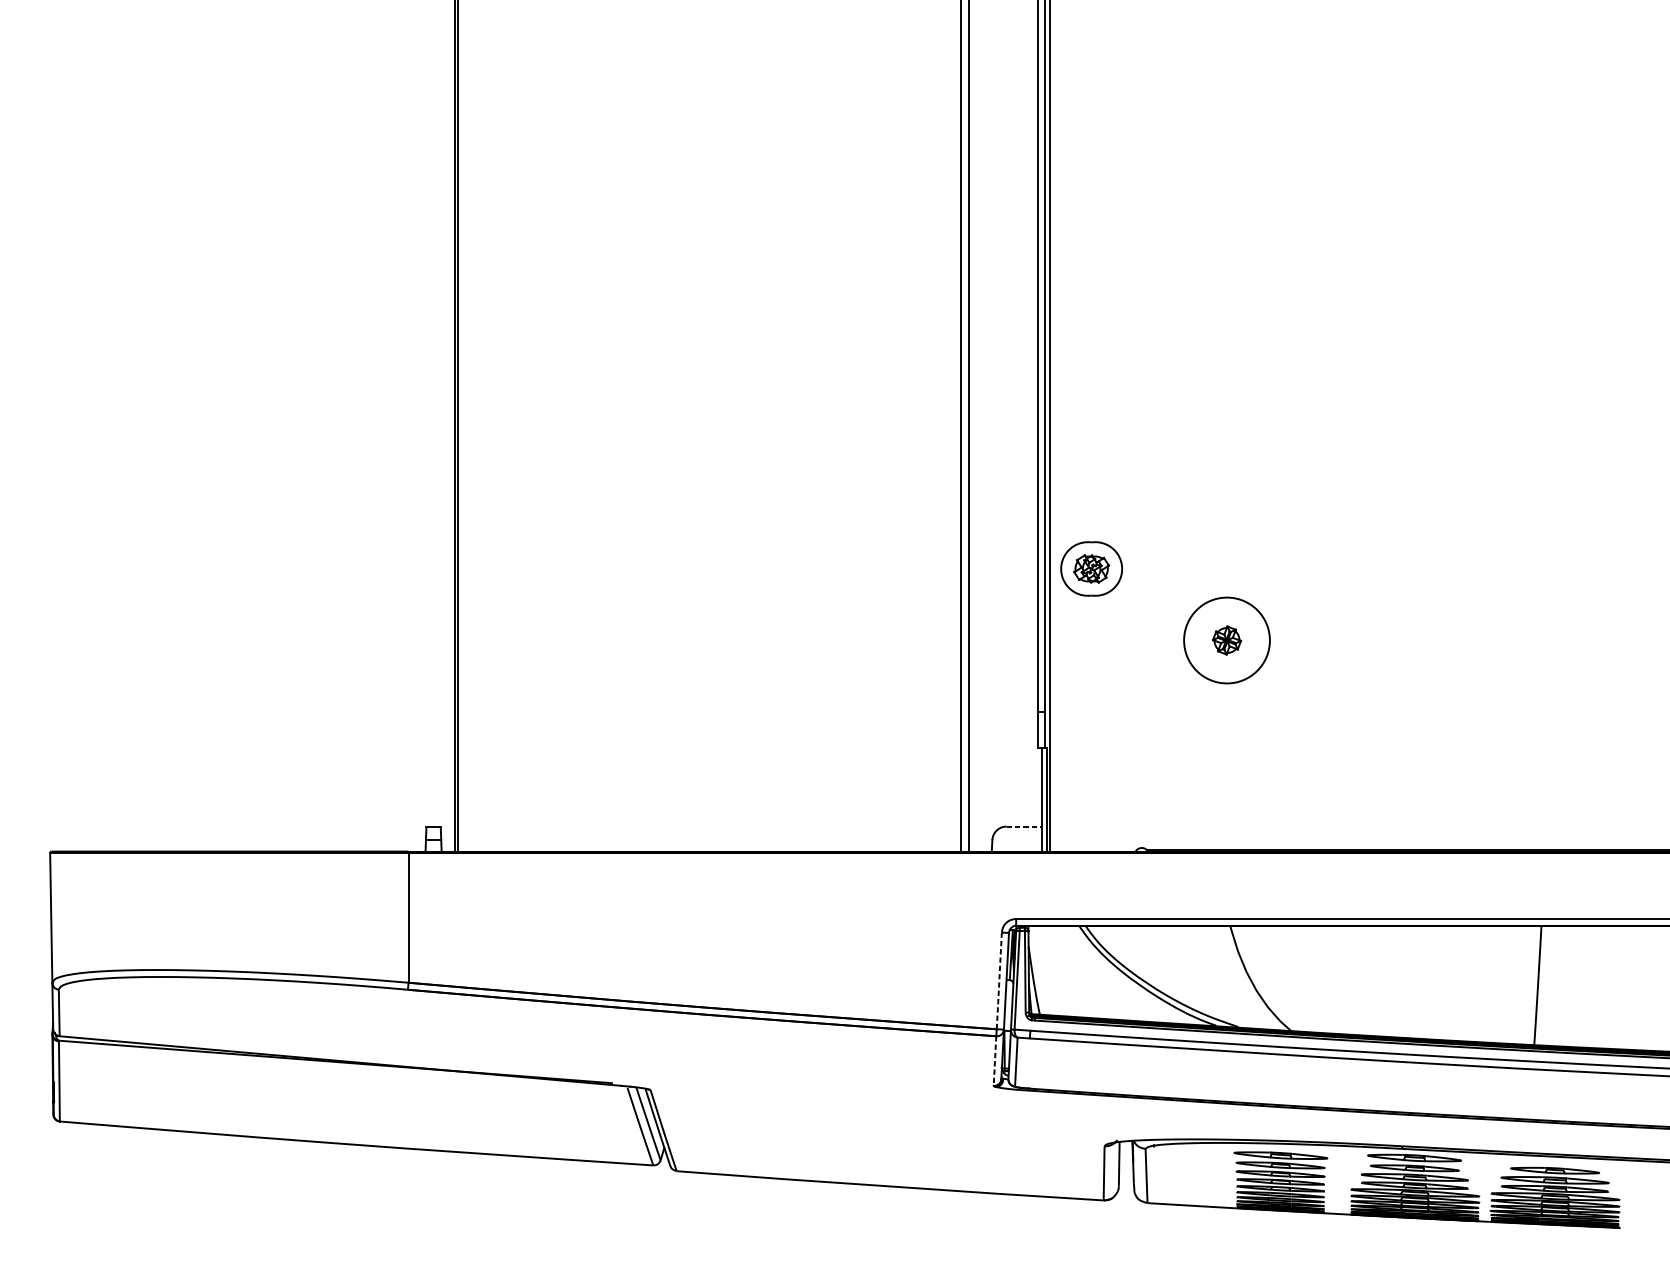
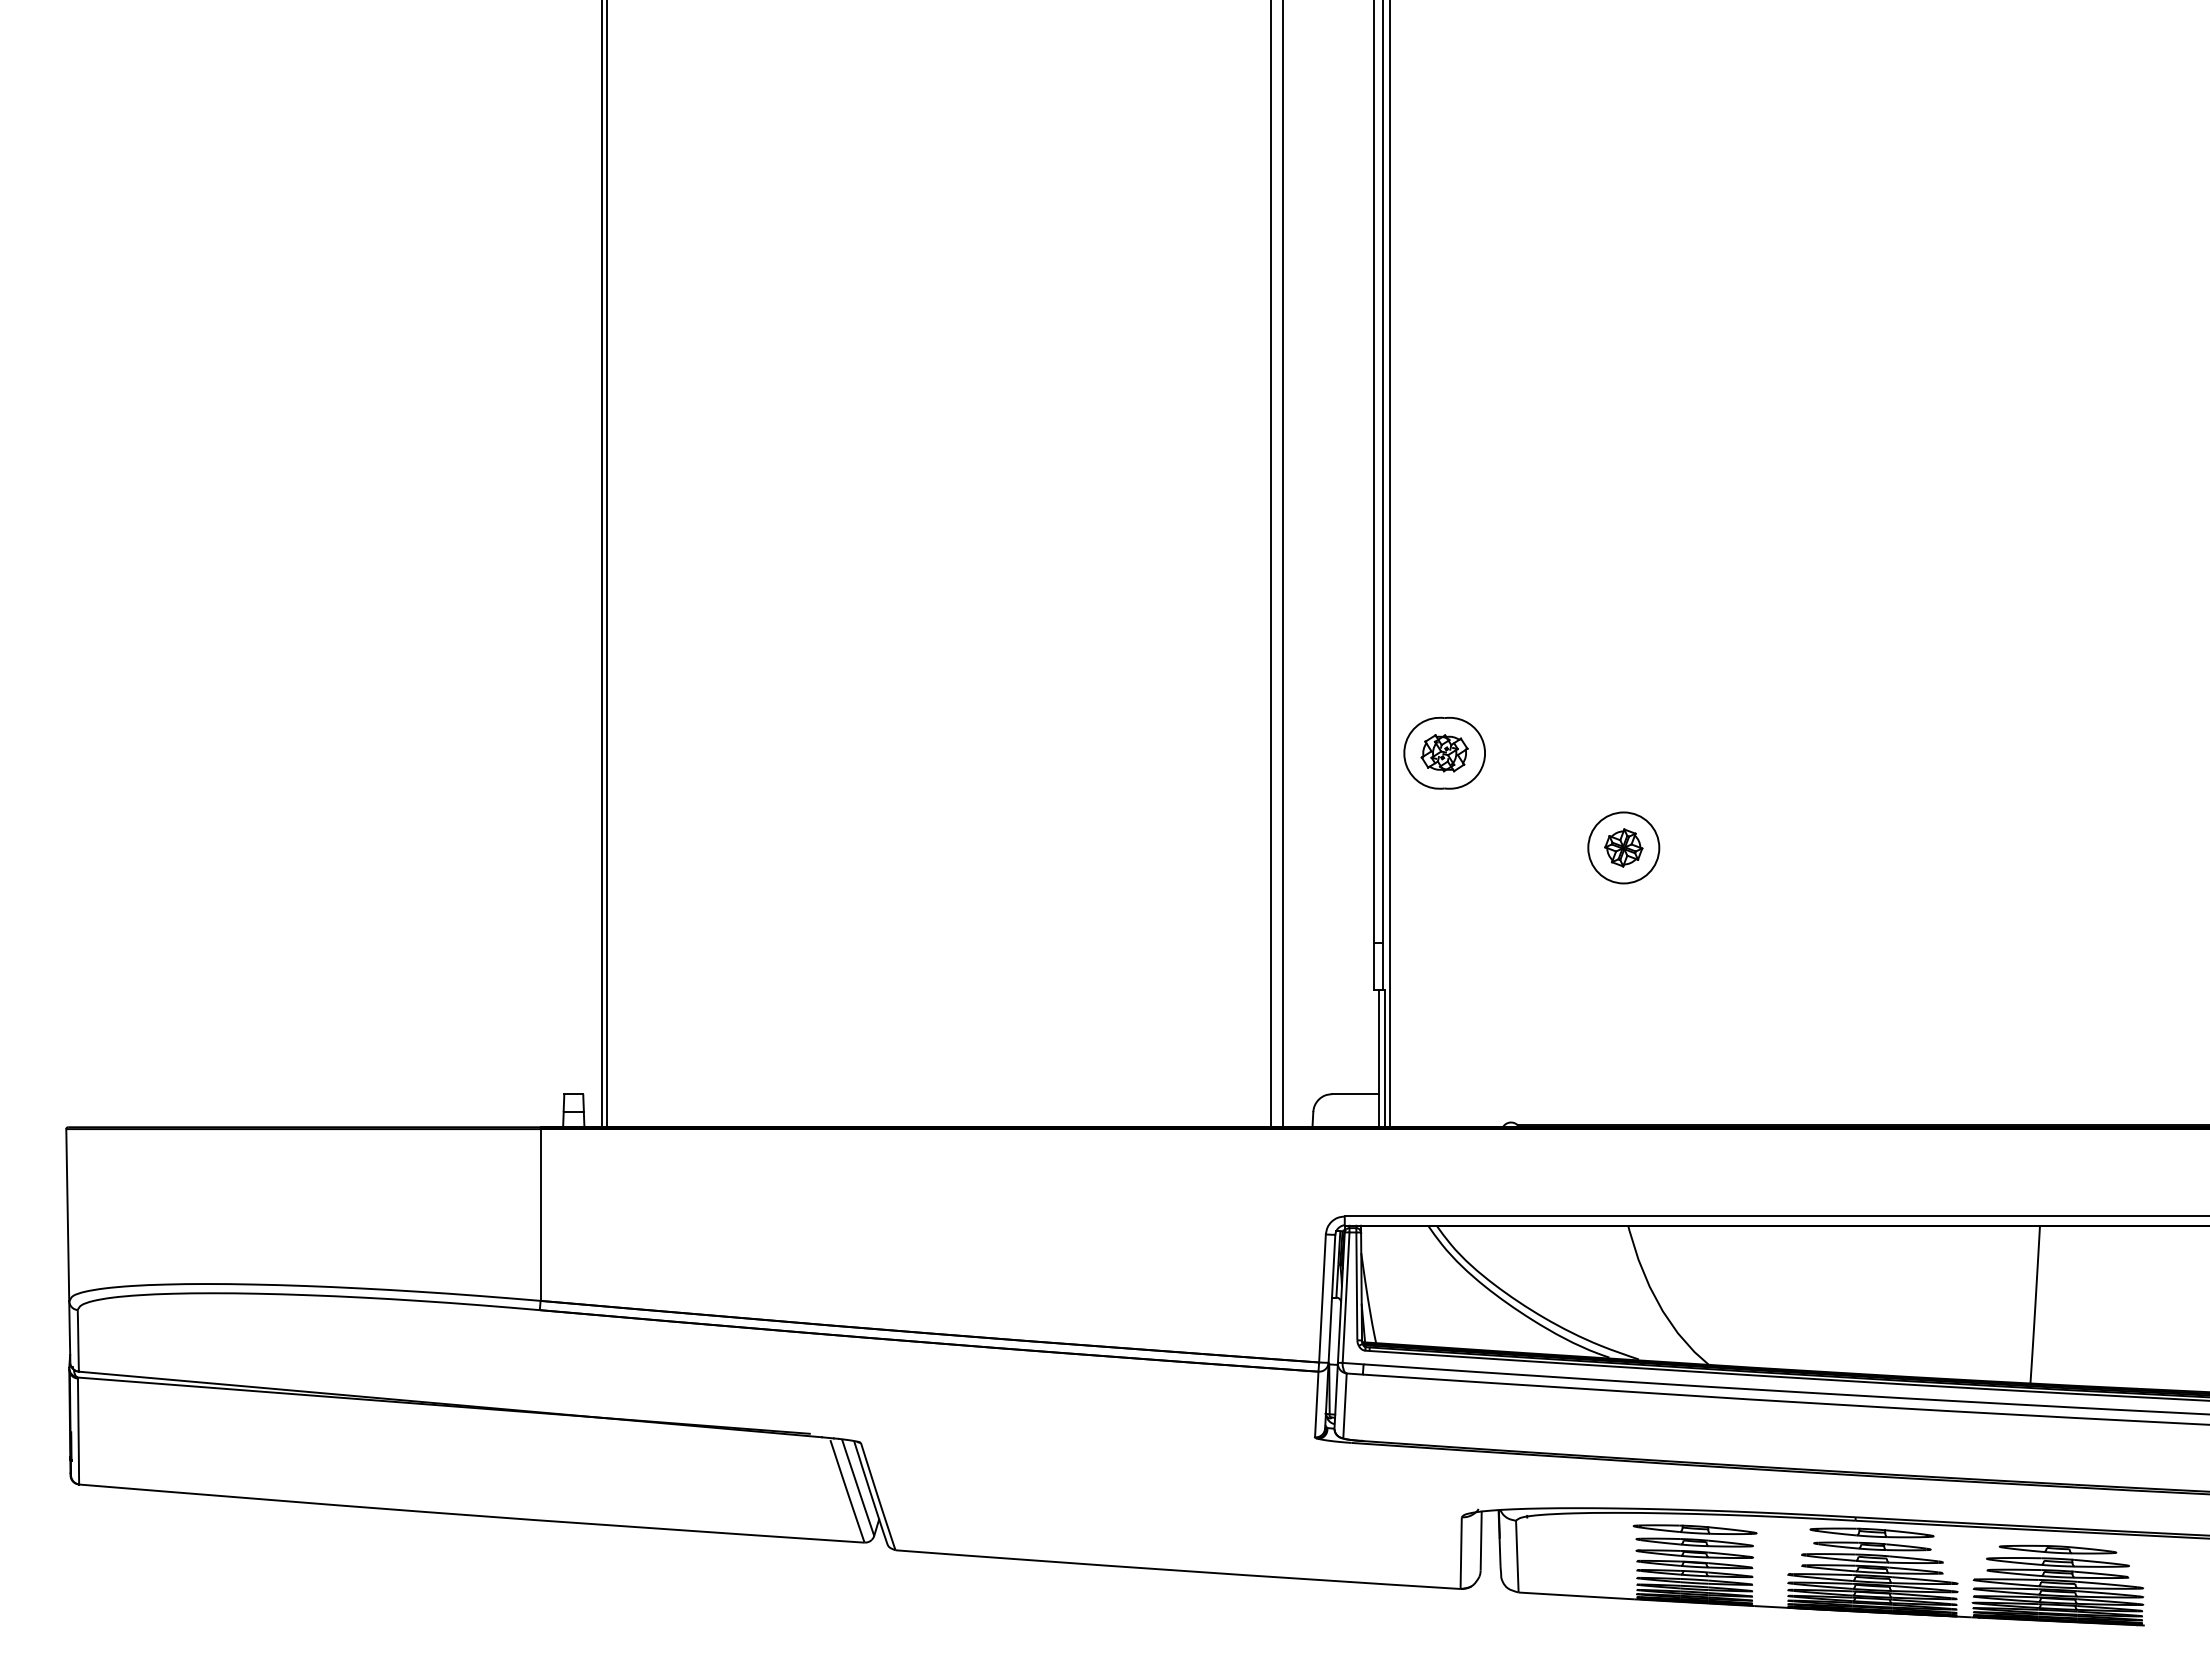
circle: (1226, 640) -> (1623, 847), size x0.62
line: (1024, 826) -> (1355, 1094), dashed -> solid
line: (999, 980) -> (1322, 1298), dashed -> solid
line: (994, 1061) -> (1316, 1404), dashed -> solid

